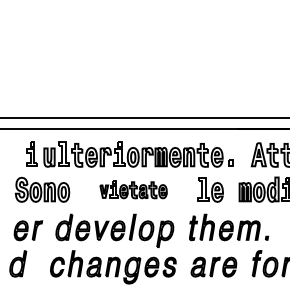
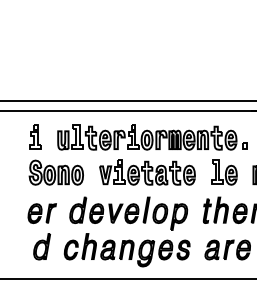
part: (31, 153) -> (35, 136), moved
part: (133, 189) -> (147, 172), size x1.43
part: (18, 263) -> (42, 246), moved

